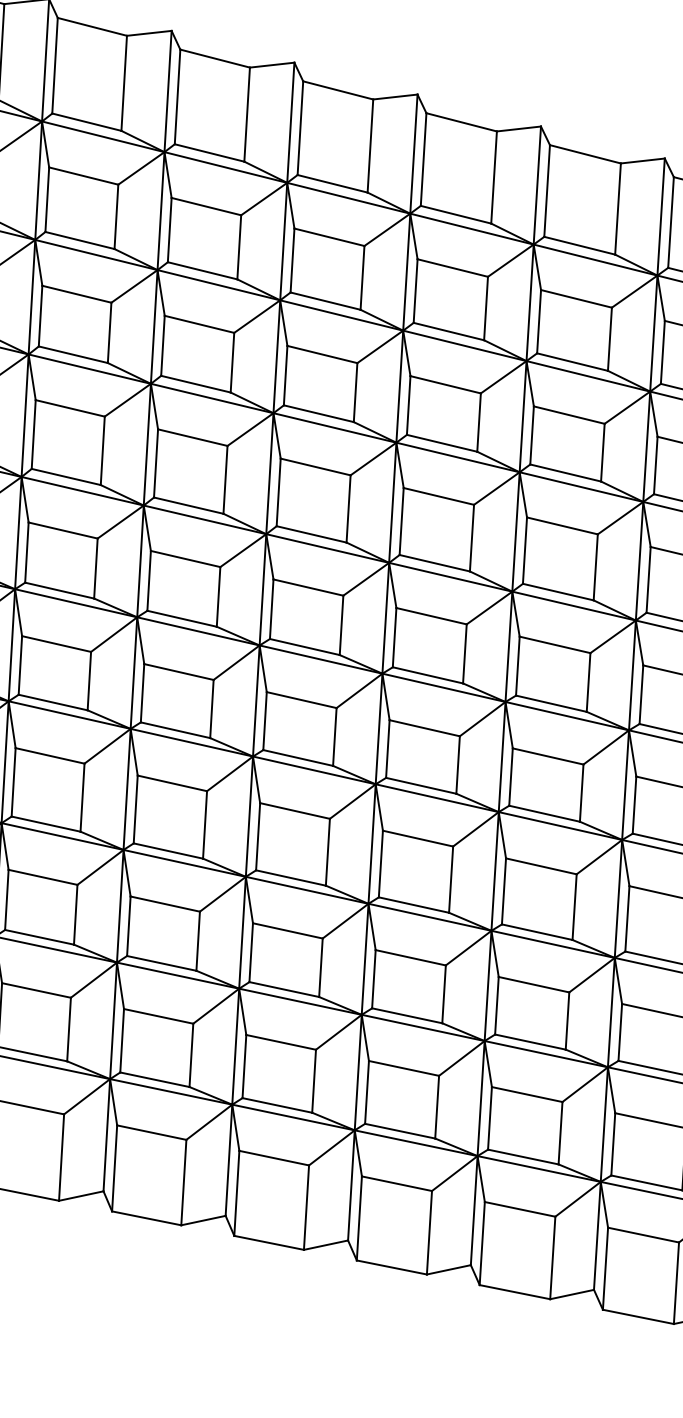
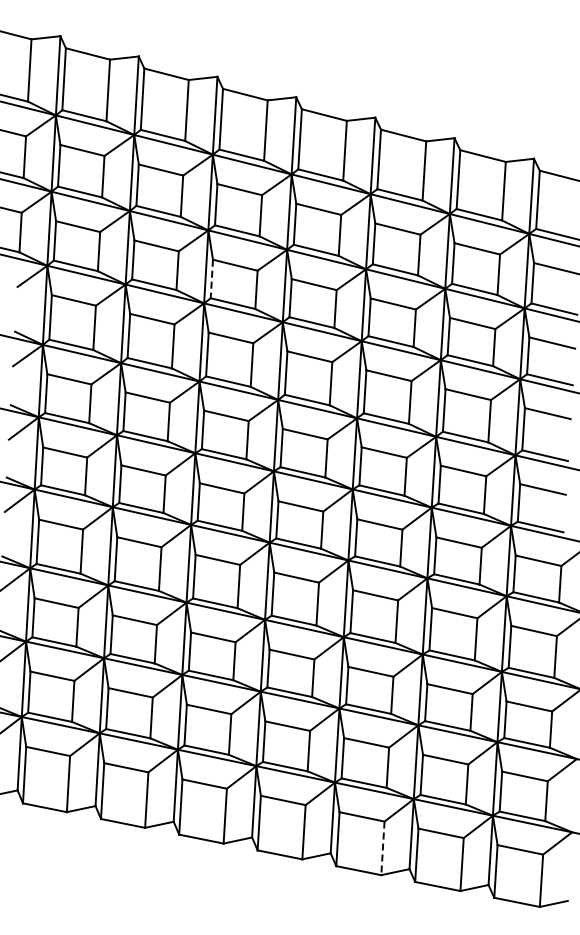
line: (162, 346) -> (211, 279), solid -> dashed
line: (428, 1232) -> (382, 848), solid -> dashed

